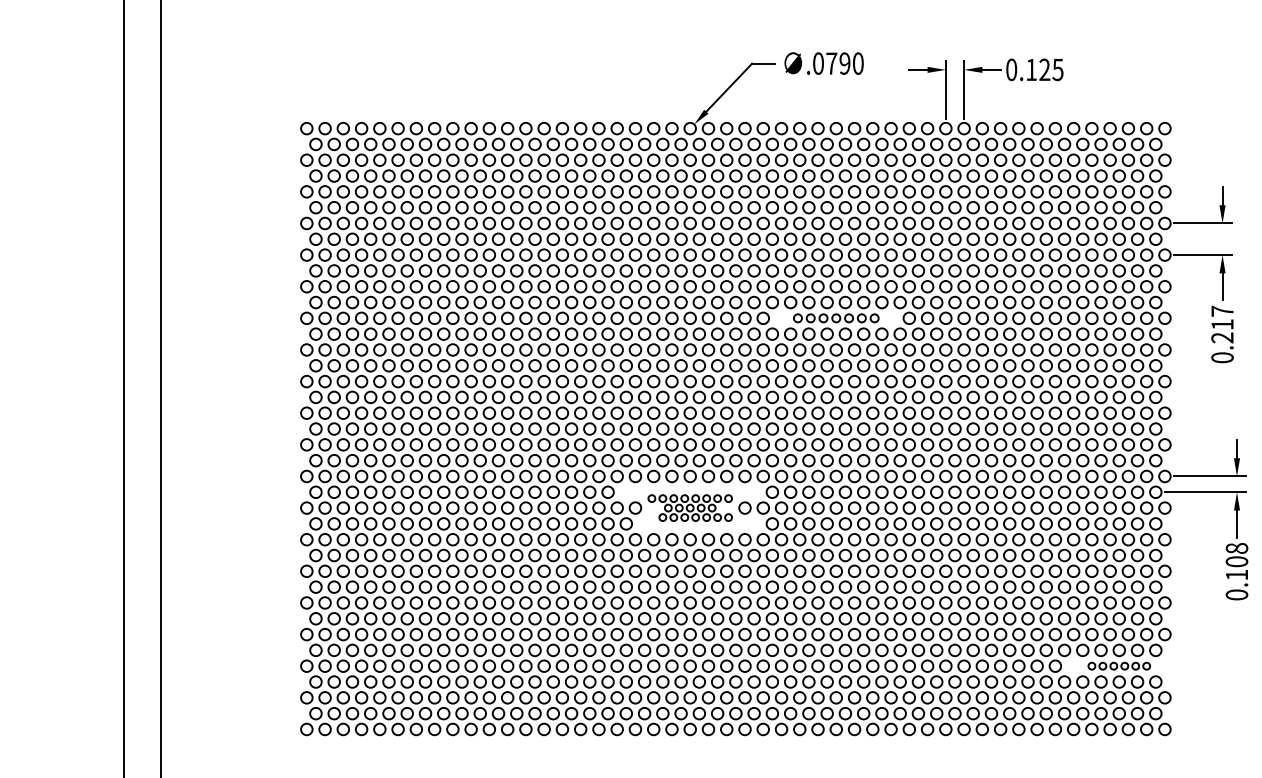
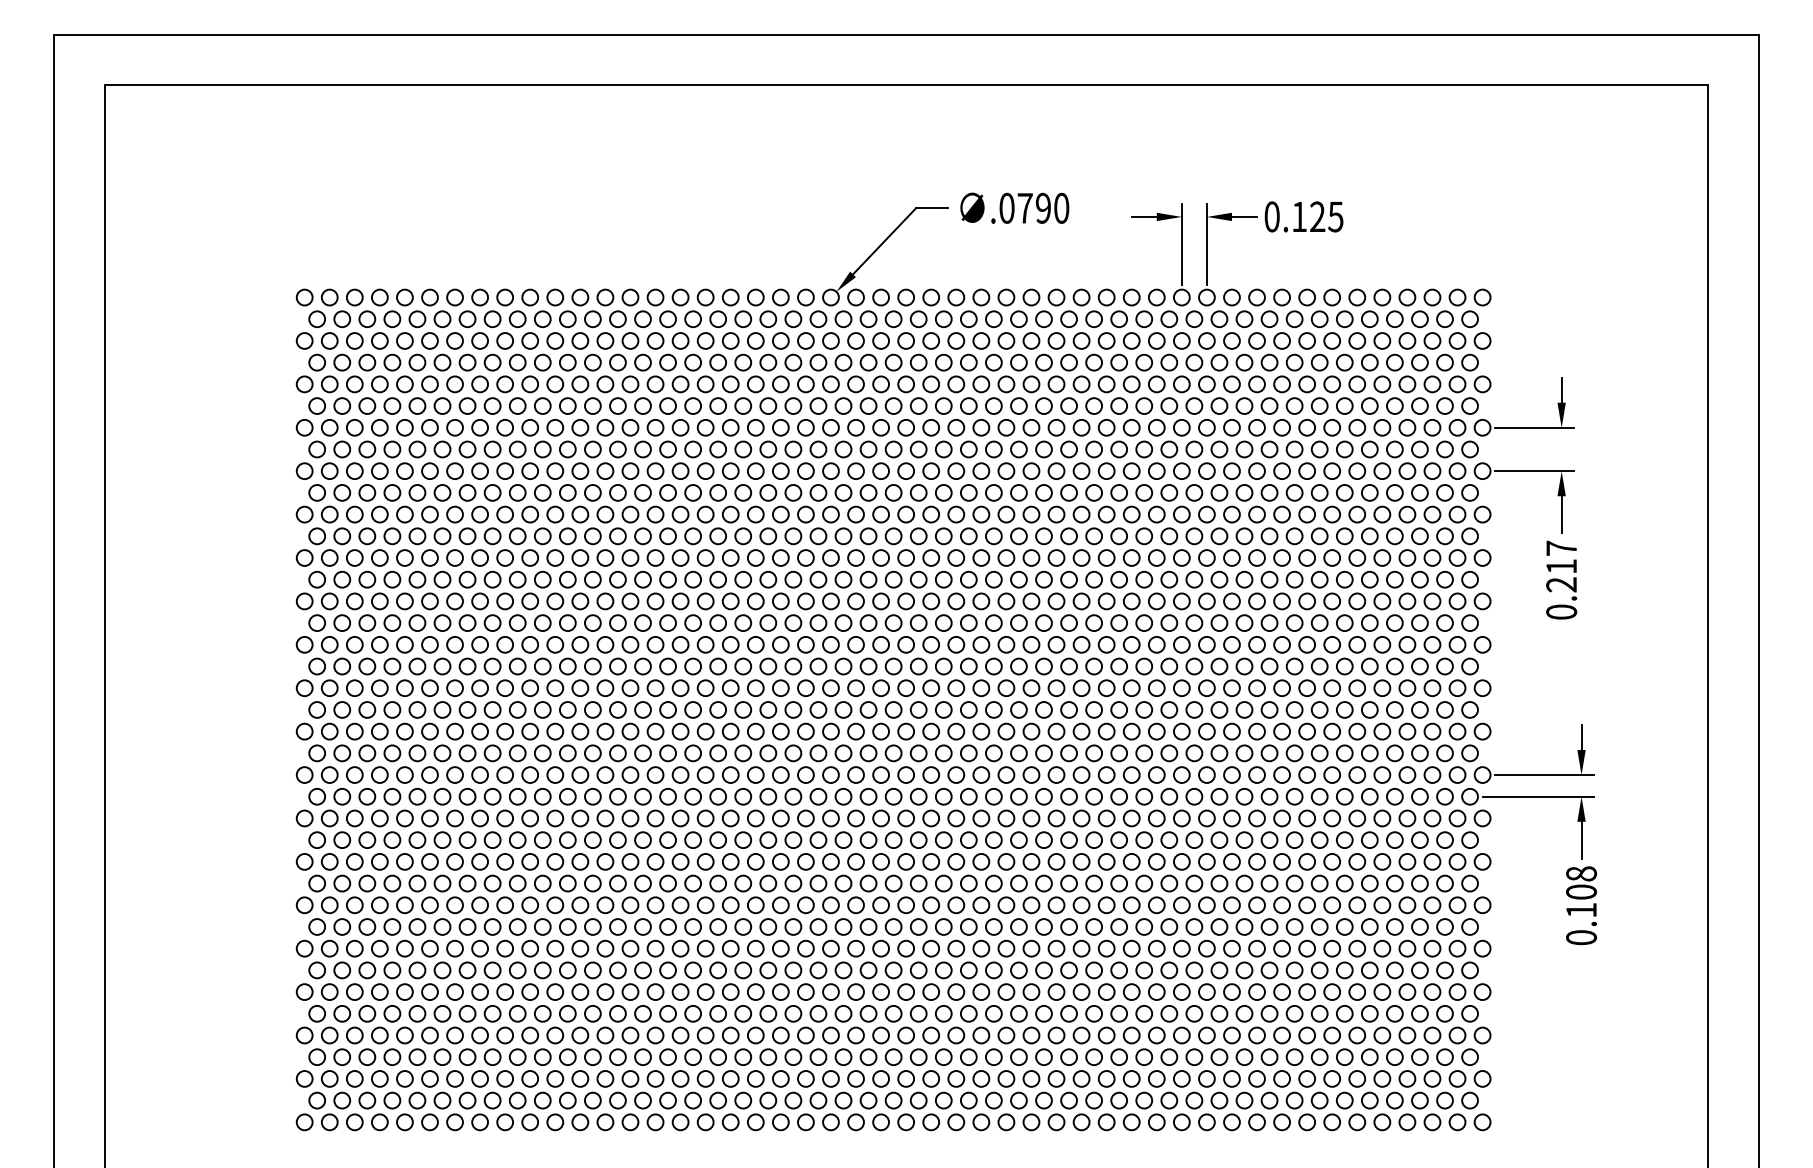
part: (836, 317) -> (1031, 557), size x1.43
part: (689, 508) -> (830, 818), size x1.67
part: (1118, 666) -> (1419, 1035), size x1.67

